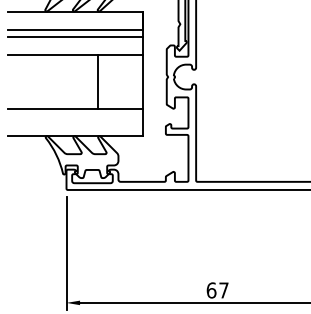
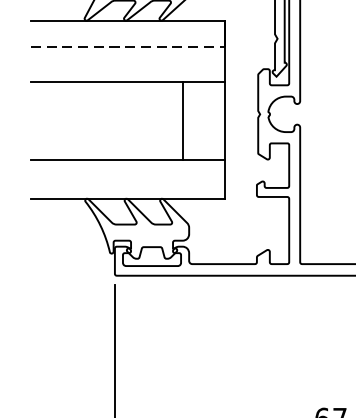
line: (75, 29) -> (127, 46), solid -> dashed
line: (75, 36) -> (127, 56), removed
line: (98, 81) -> (183, 120), moved

